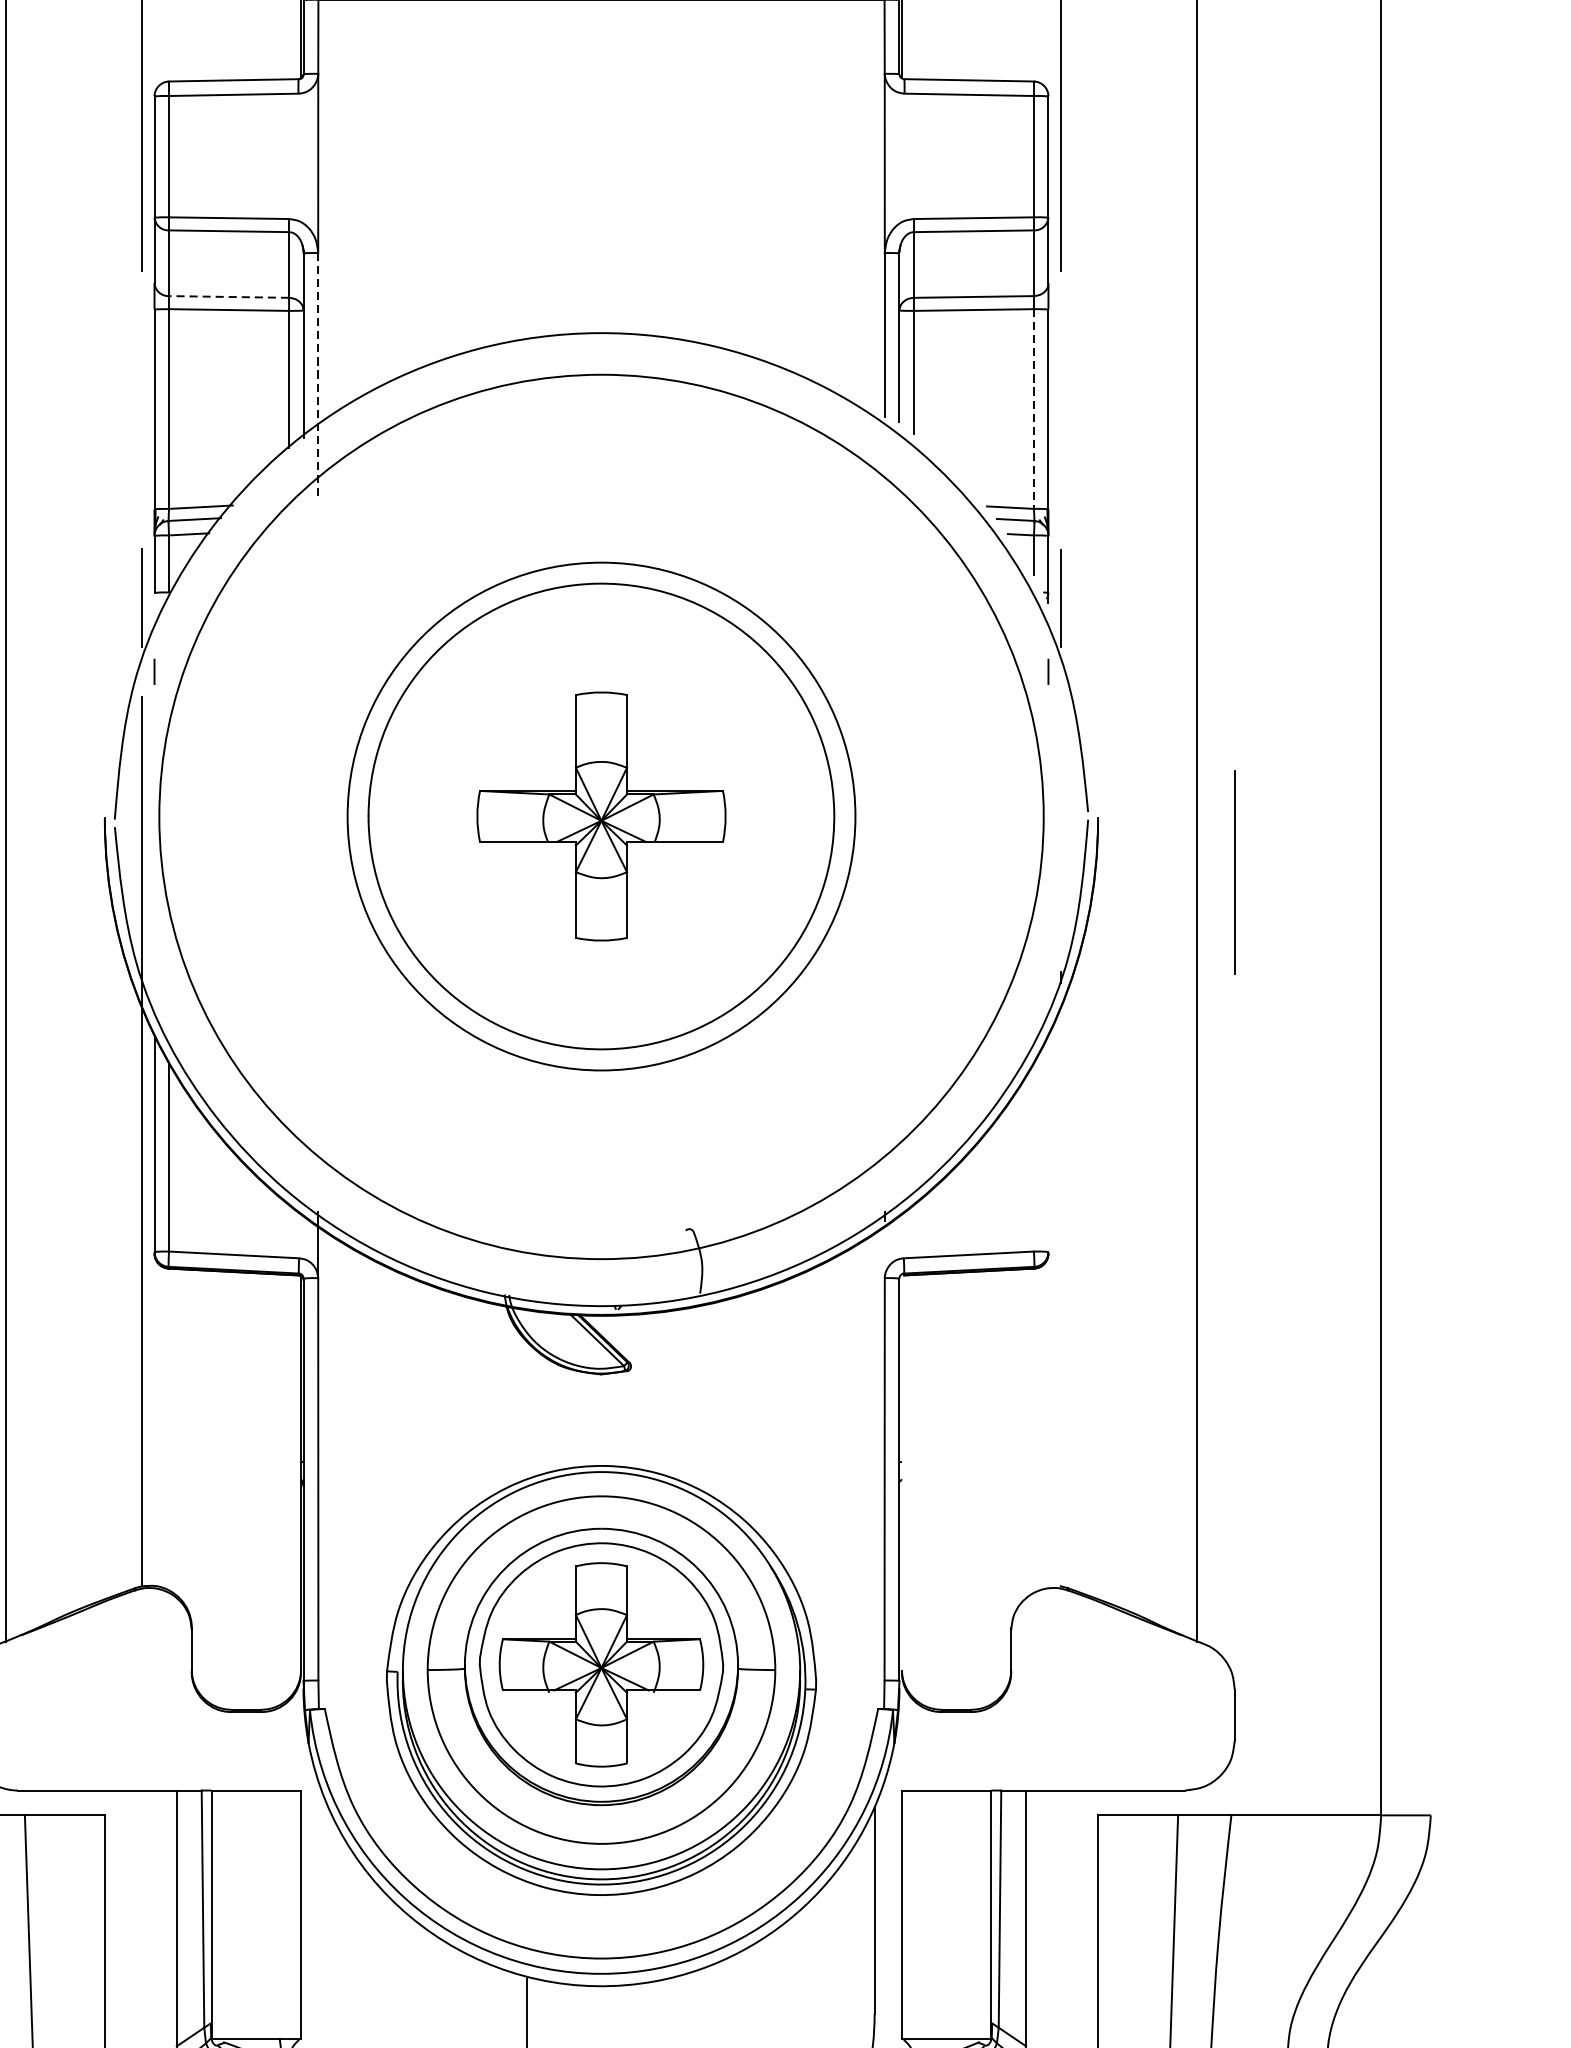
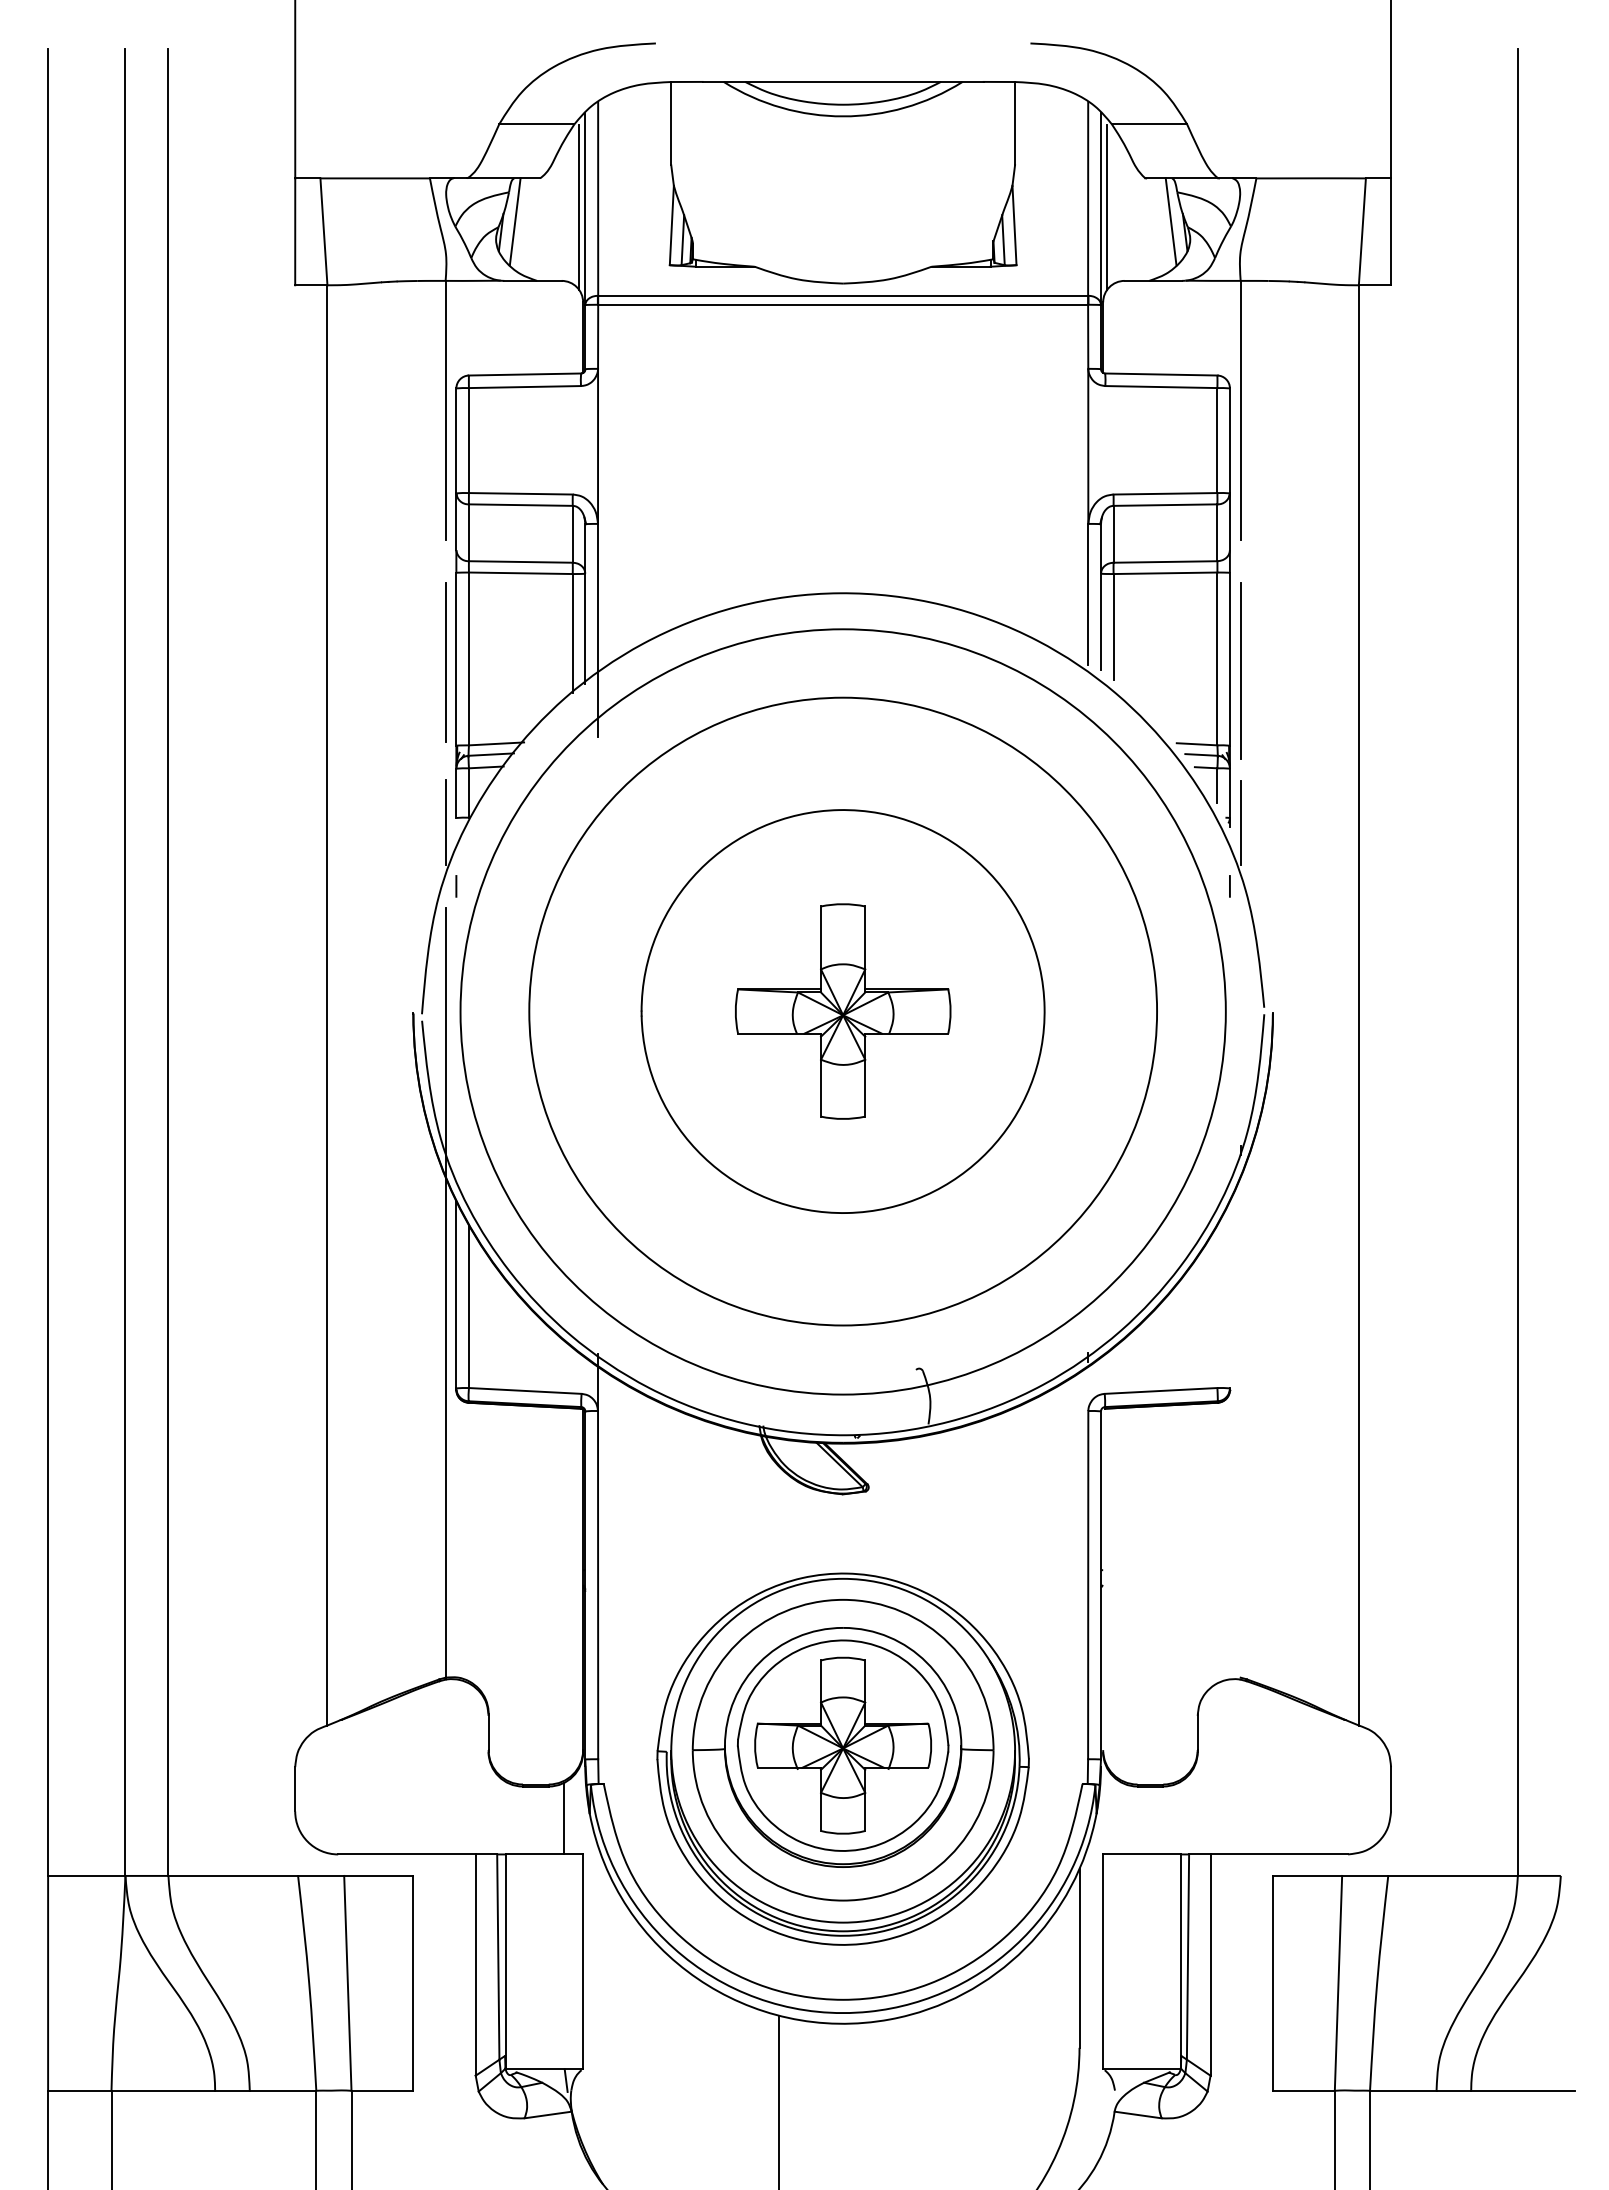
line: (228, 296) -> (520, 561), dashed -> solid
line: (318, 376) -> (598, 630), dashed -> solid
line: (1034, 409) -> (1217, 659), dashed -> solid
line: (141, 413) -> (445, 662), added
circle: (601, 816) -> (843, 1011), size x1.43
line: (1235, 871) -> (1240, 670), moved
line: (278, 1749) -> (563, 1818), added

